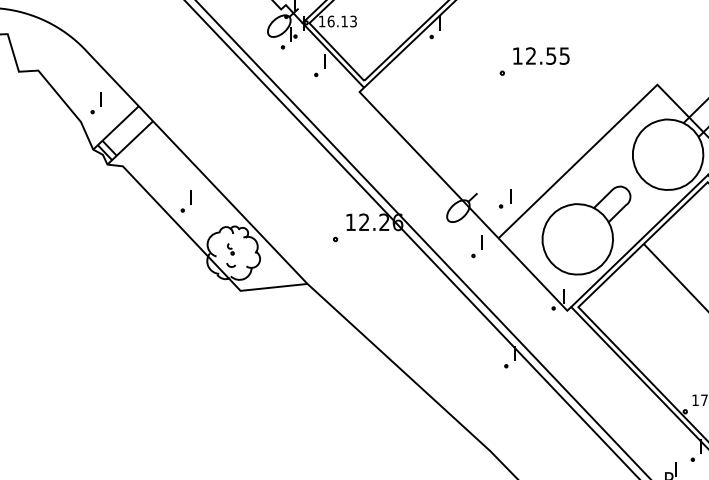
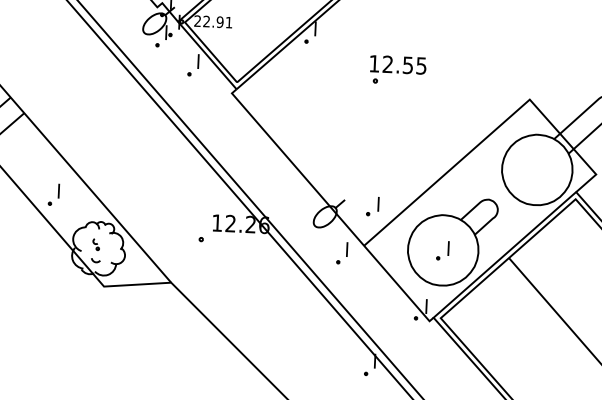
text: (337, 21) -> (213, 21), 16.13 -> 22.91
text: (541, 55) -> (398, 64), moved
part: (577, 239) -> (442, 250), added

